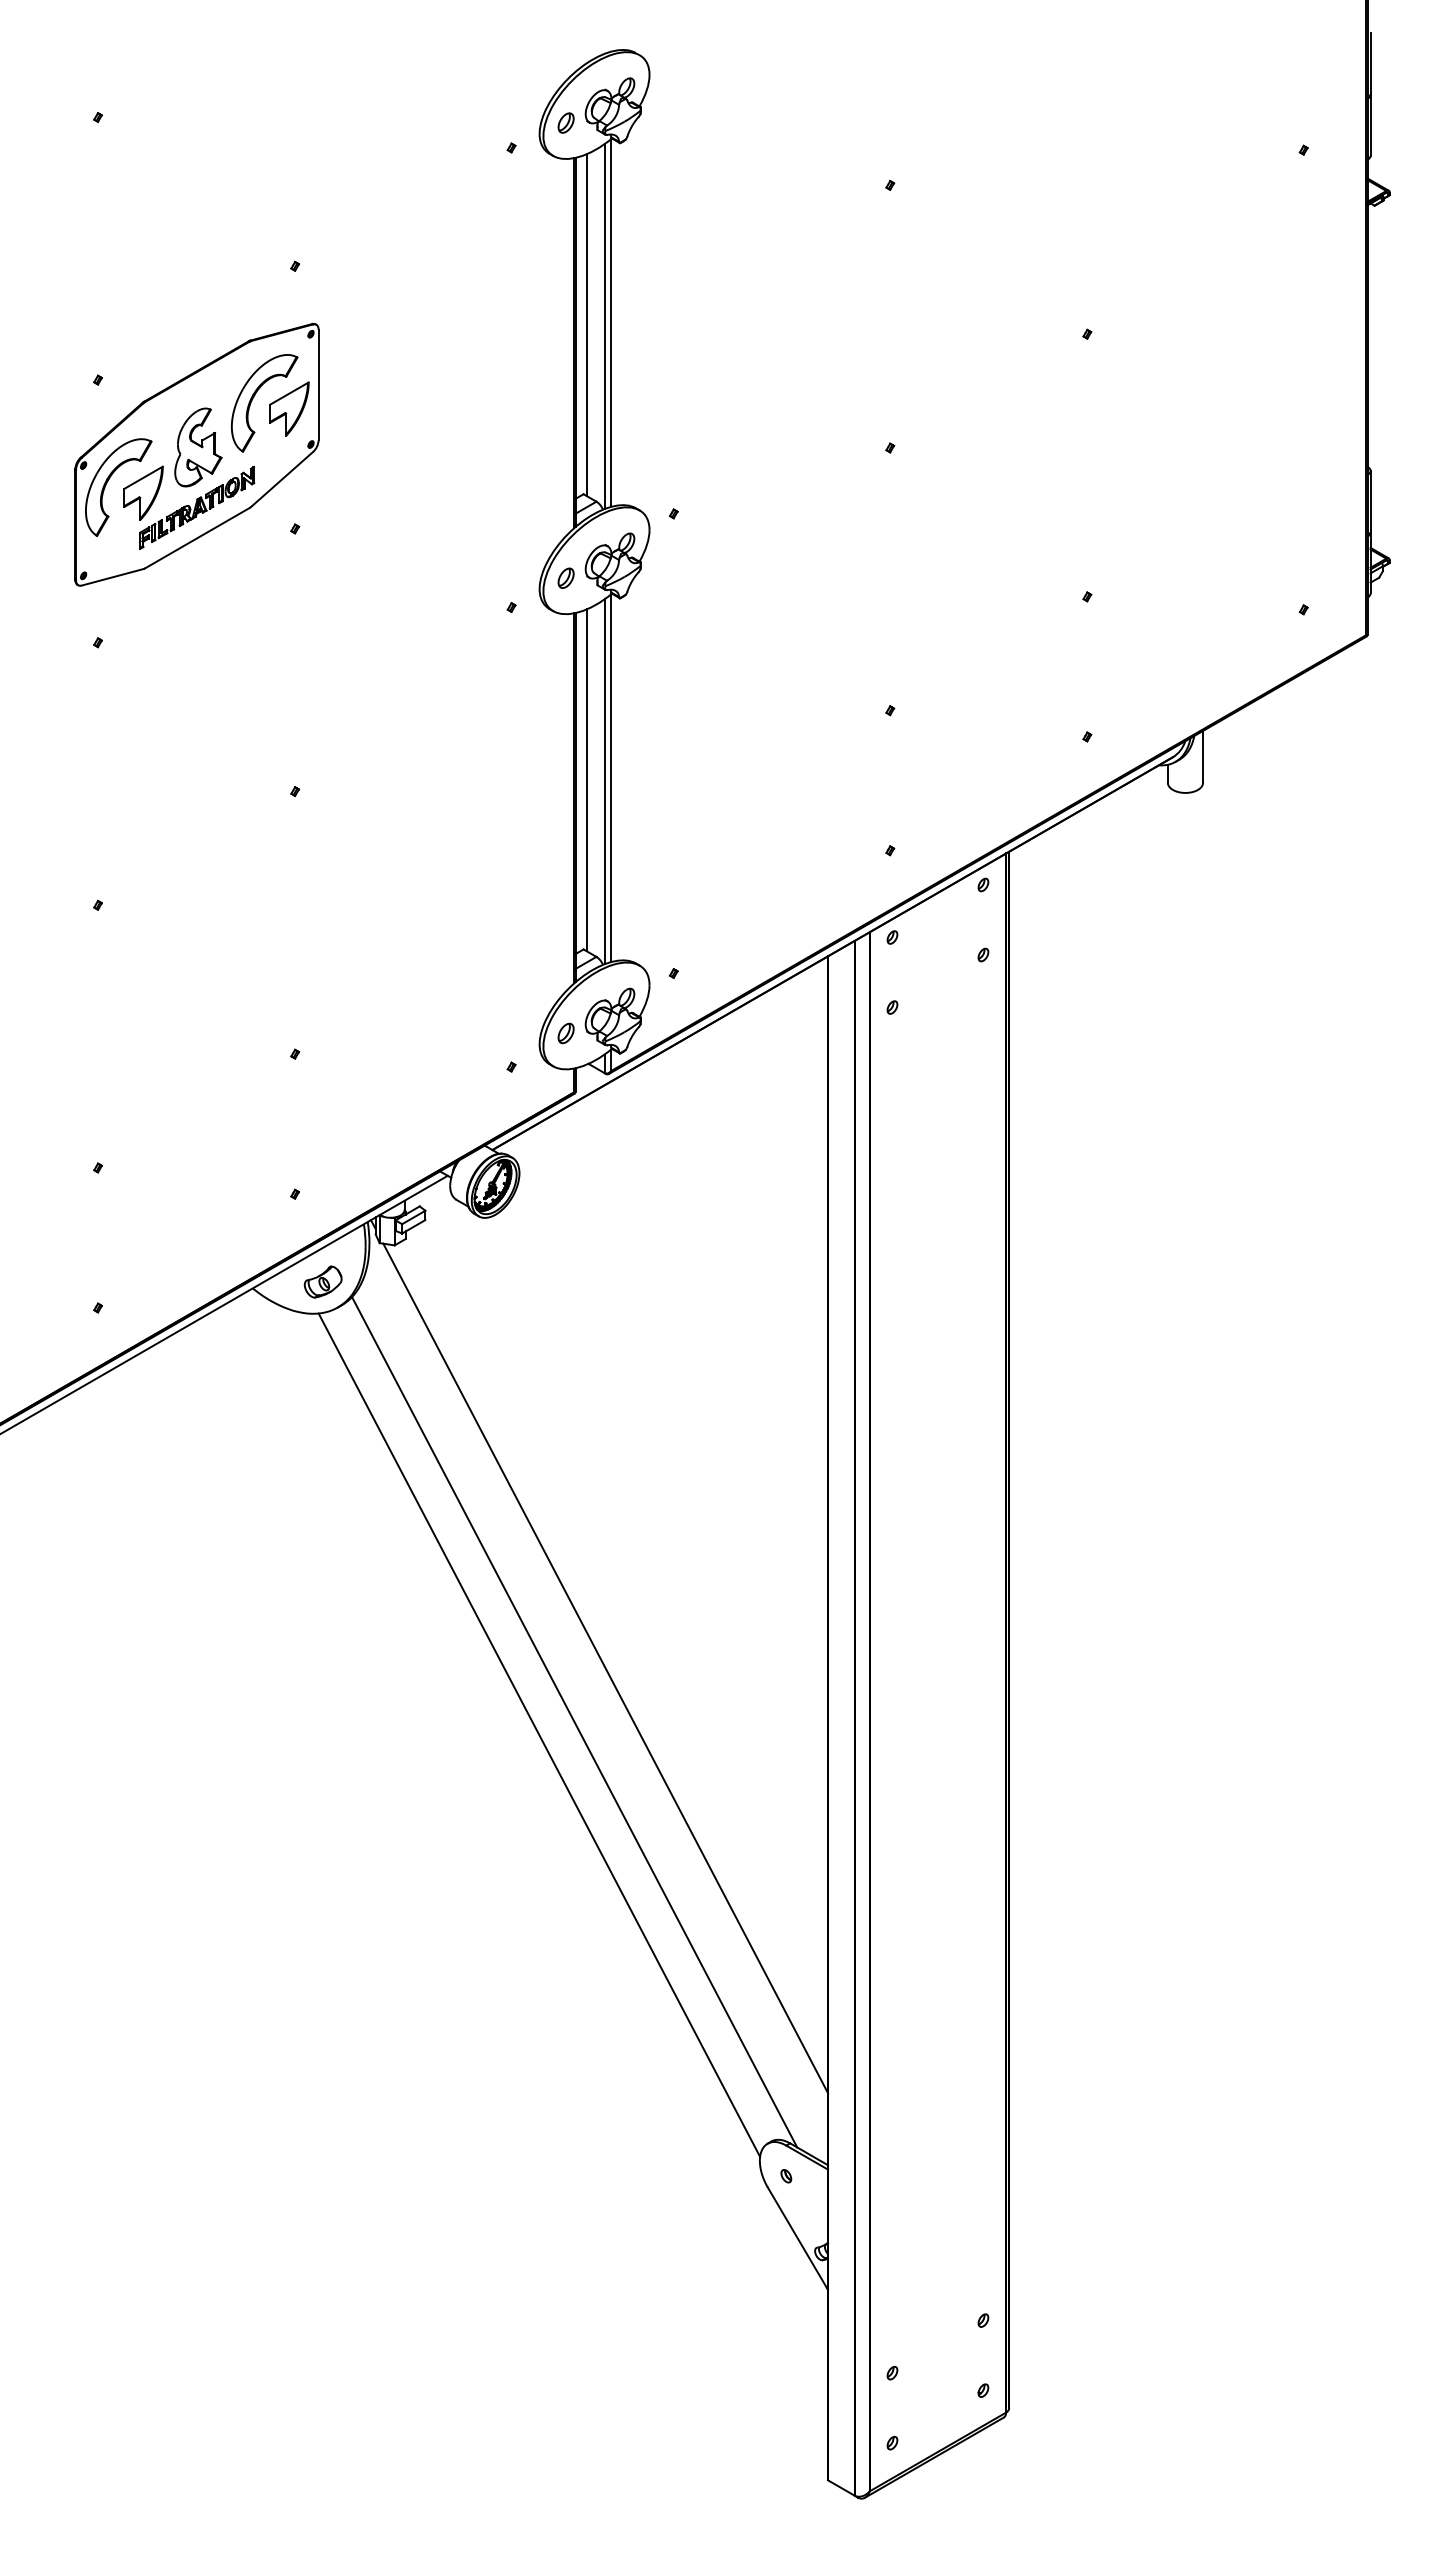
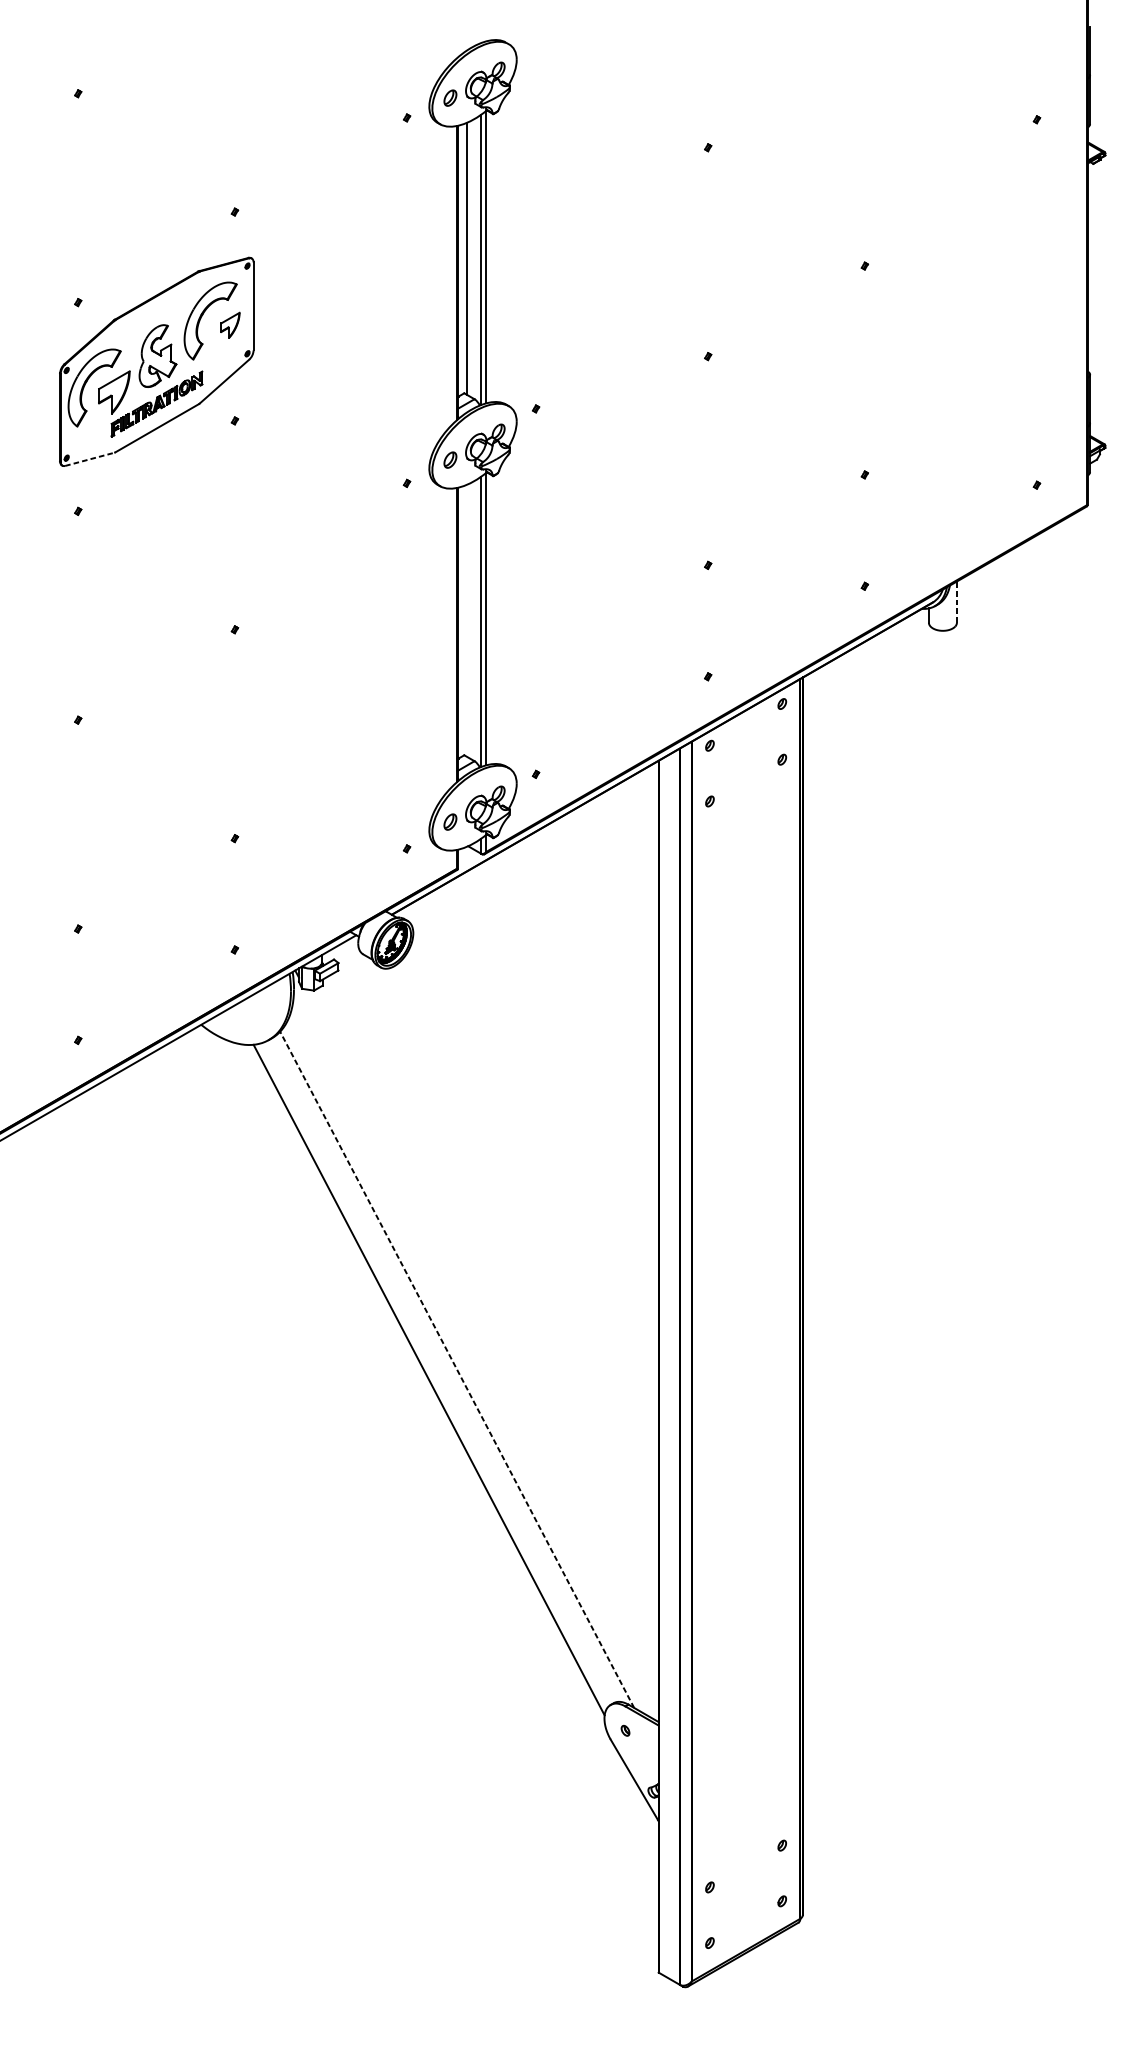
part: (289, 408) -> (230, 325), size x0.6
line: (112, 577) -> (89, 459), solid -> dashed
line: (1203, 756) -> (957, 601), solid -> dashed
line: (586, 780) -> (466, 620), removed
part: (322, 1281) -> (256, 1019), removed
line: (605, 1668) -> (481, 1327), removed
line: (574, 1722) -> (457, 1370), solid -> dashed

